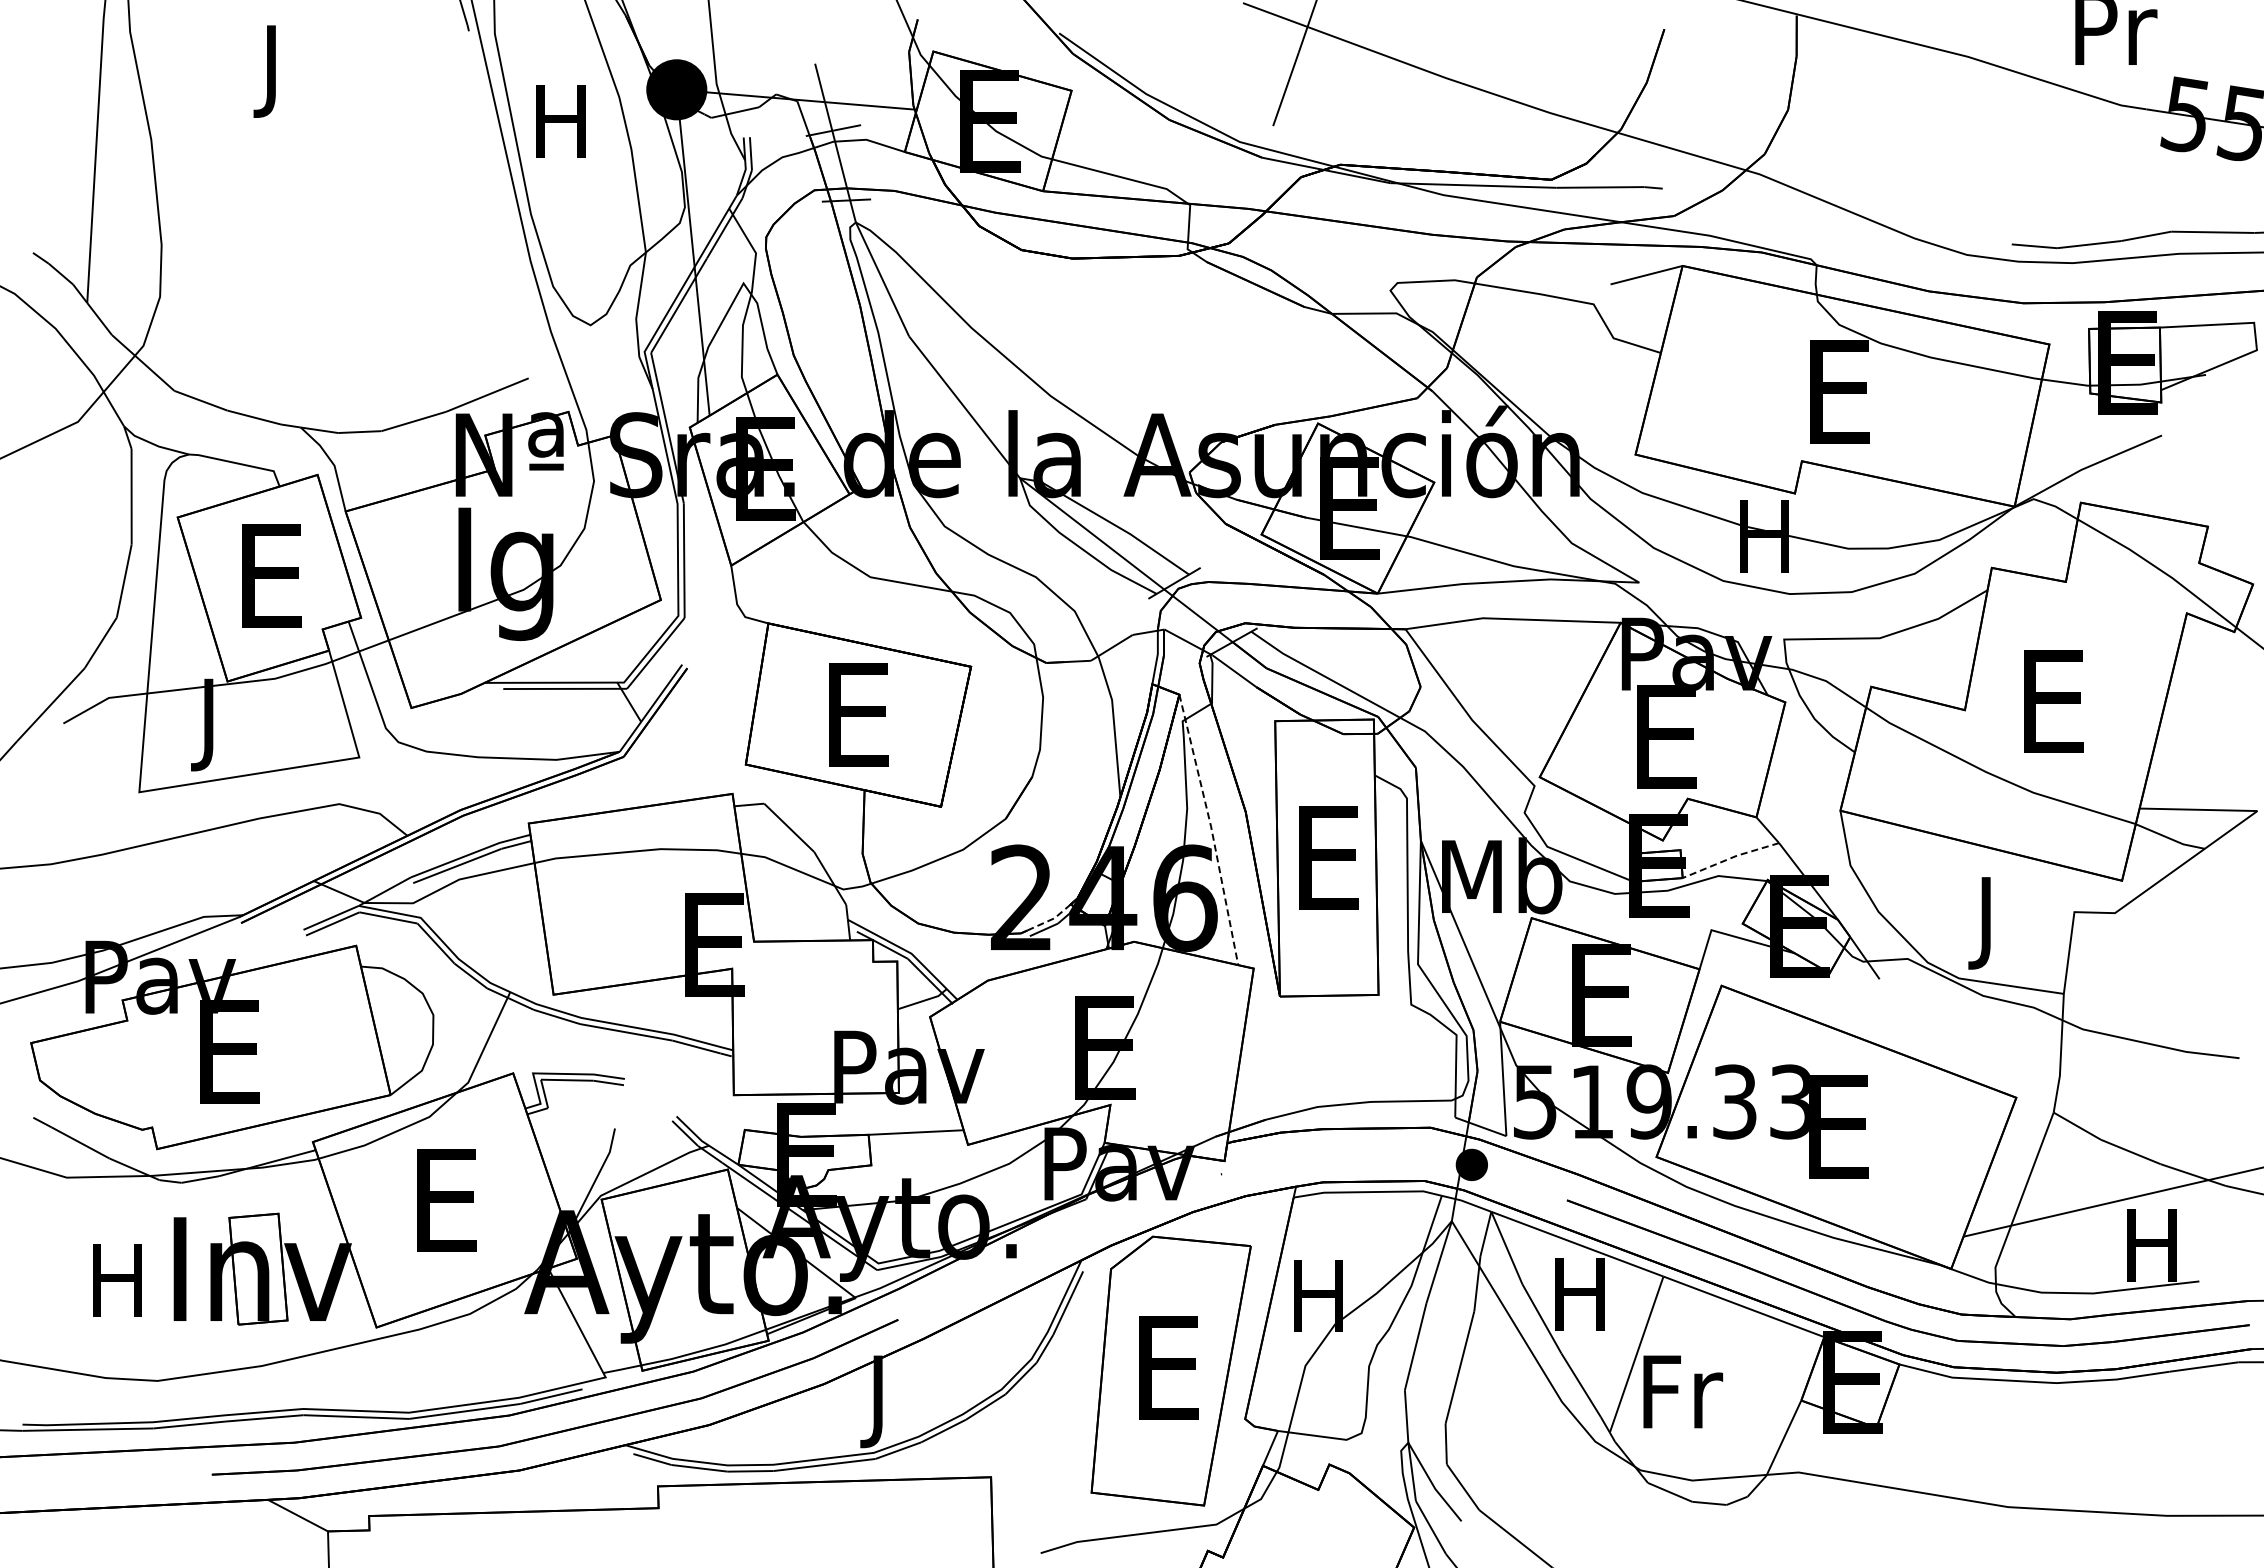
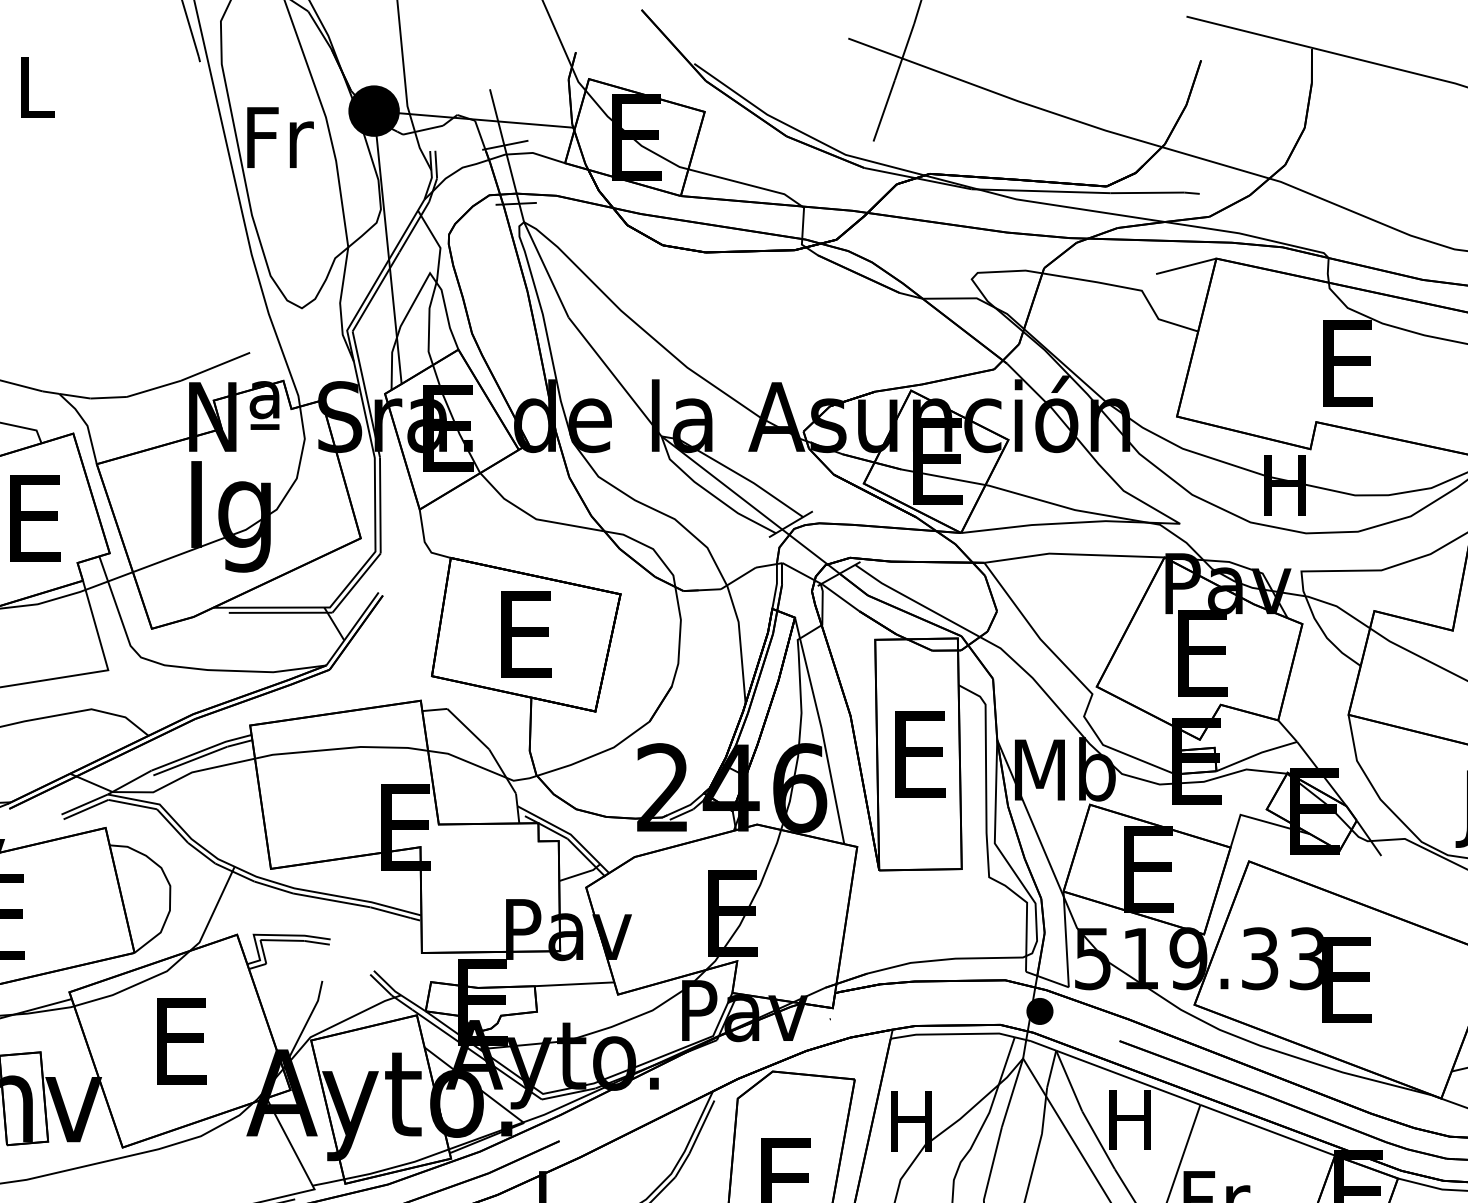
text: (274, 71) -> (37, 95), J -> L
text: (564, 121) -> (280, 137), H -> Fr
line: (1211, 829) -> (821, 730), dashed -> solid
line: (1730, 858) -> (1256, 754), dashed -> solid
line: (1051, 919) -> (687, 805), dashed -> solid

